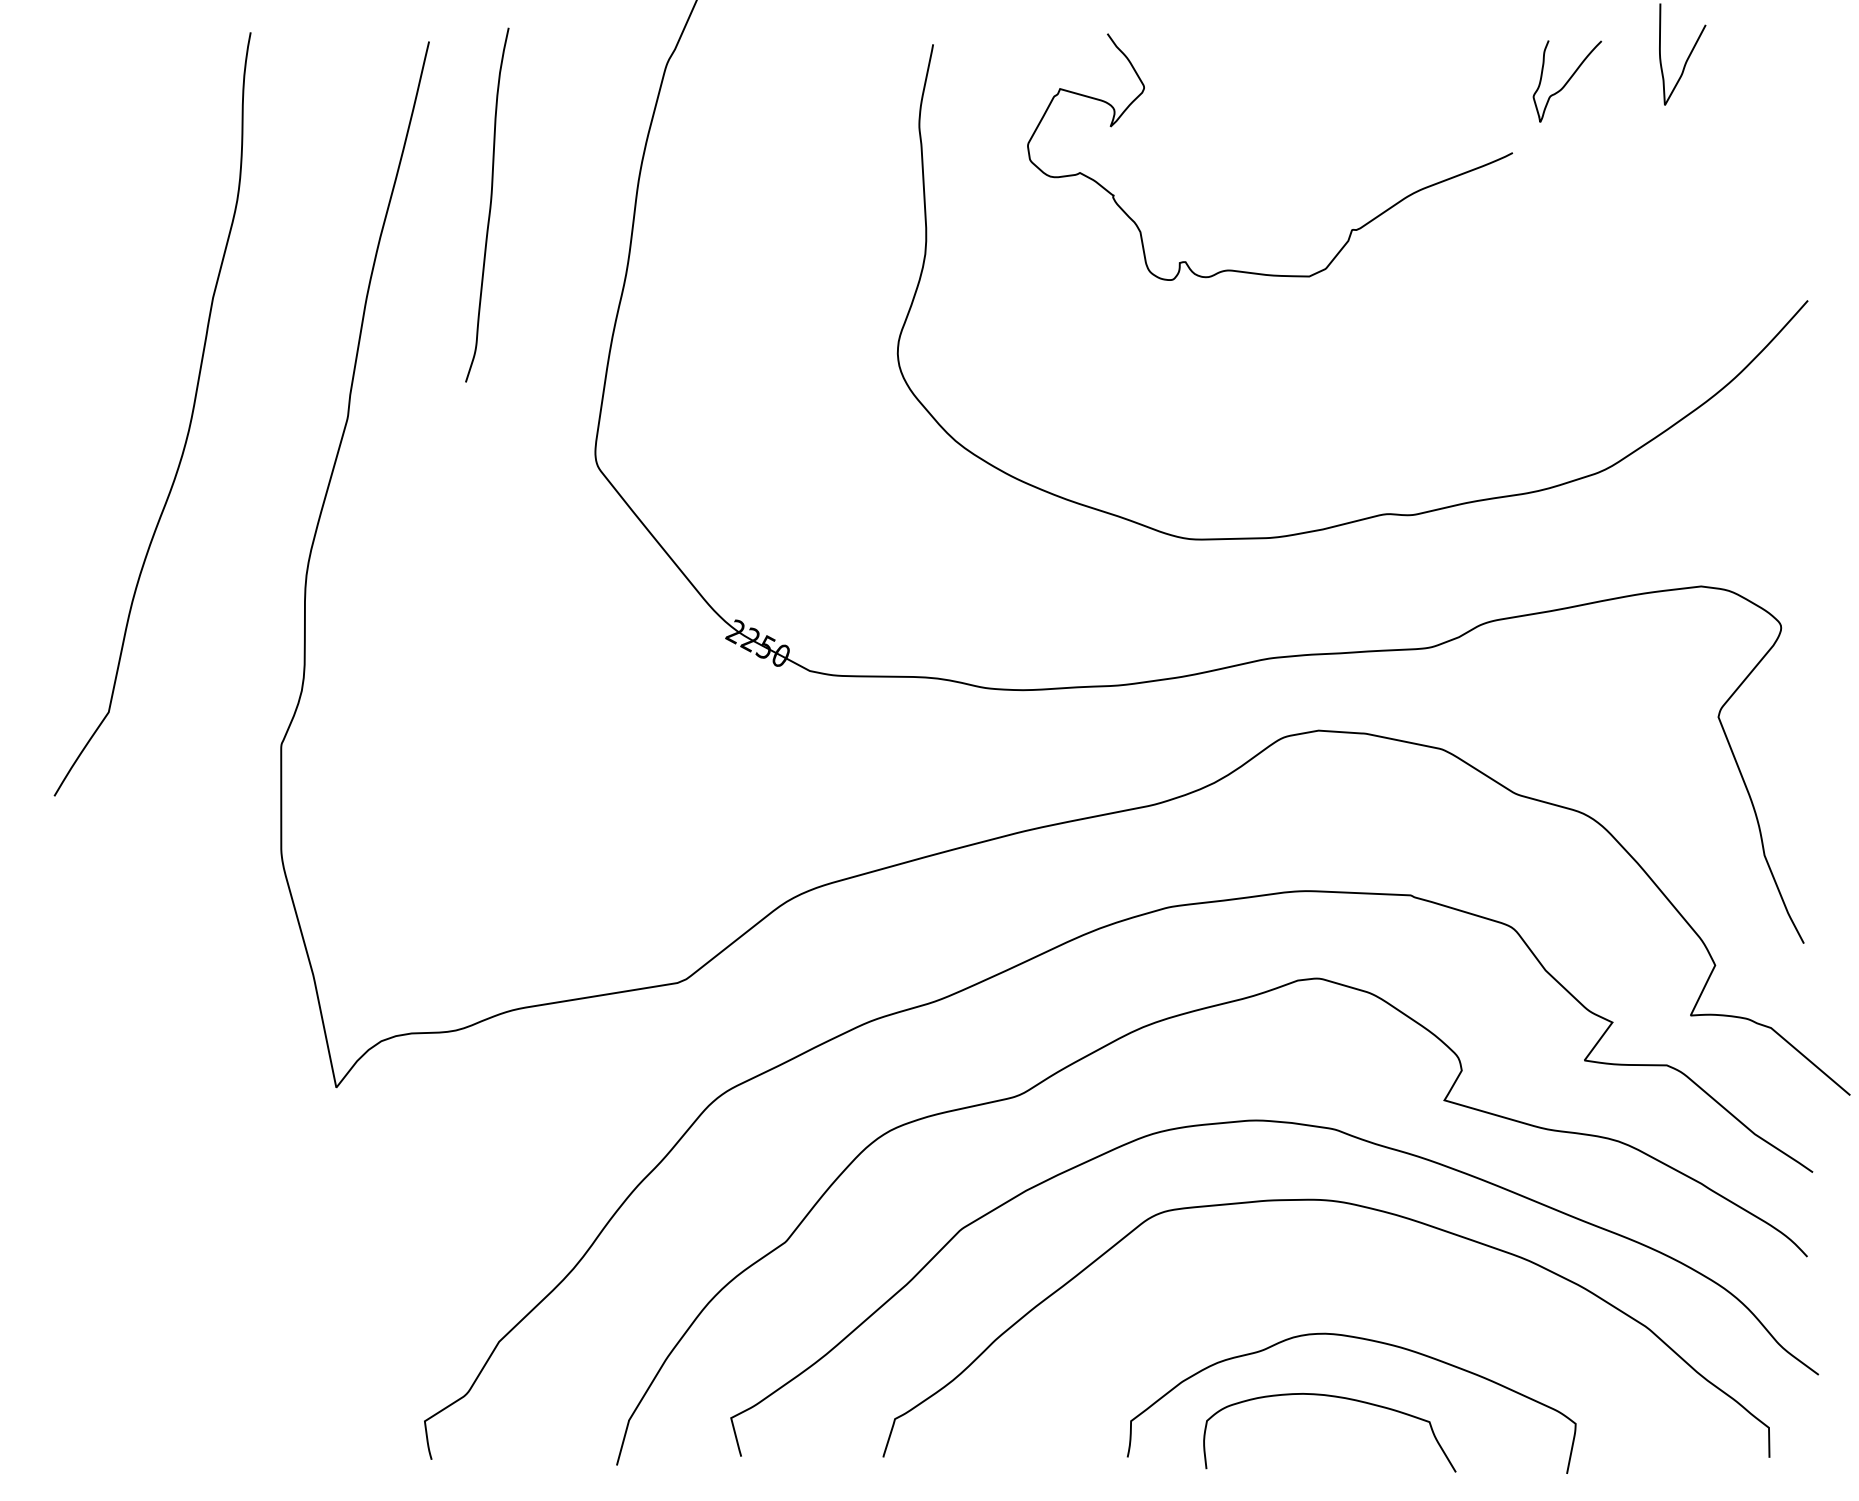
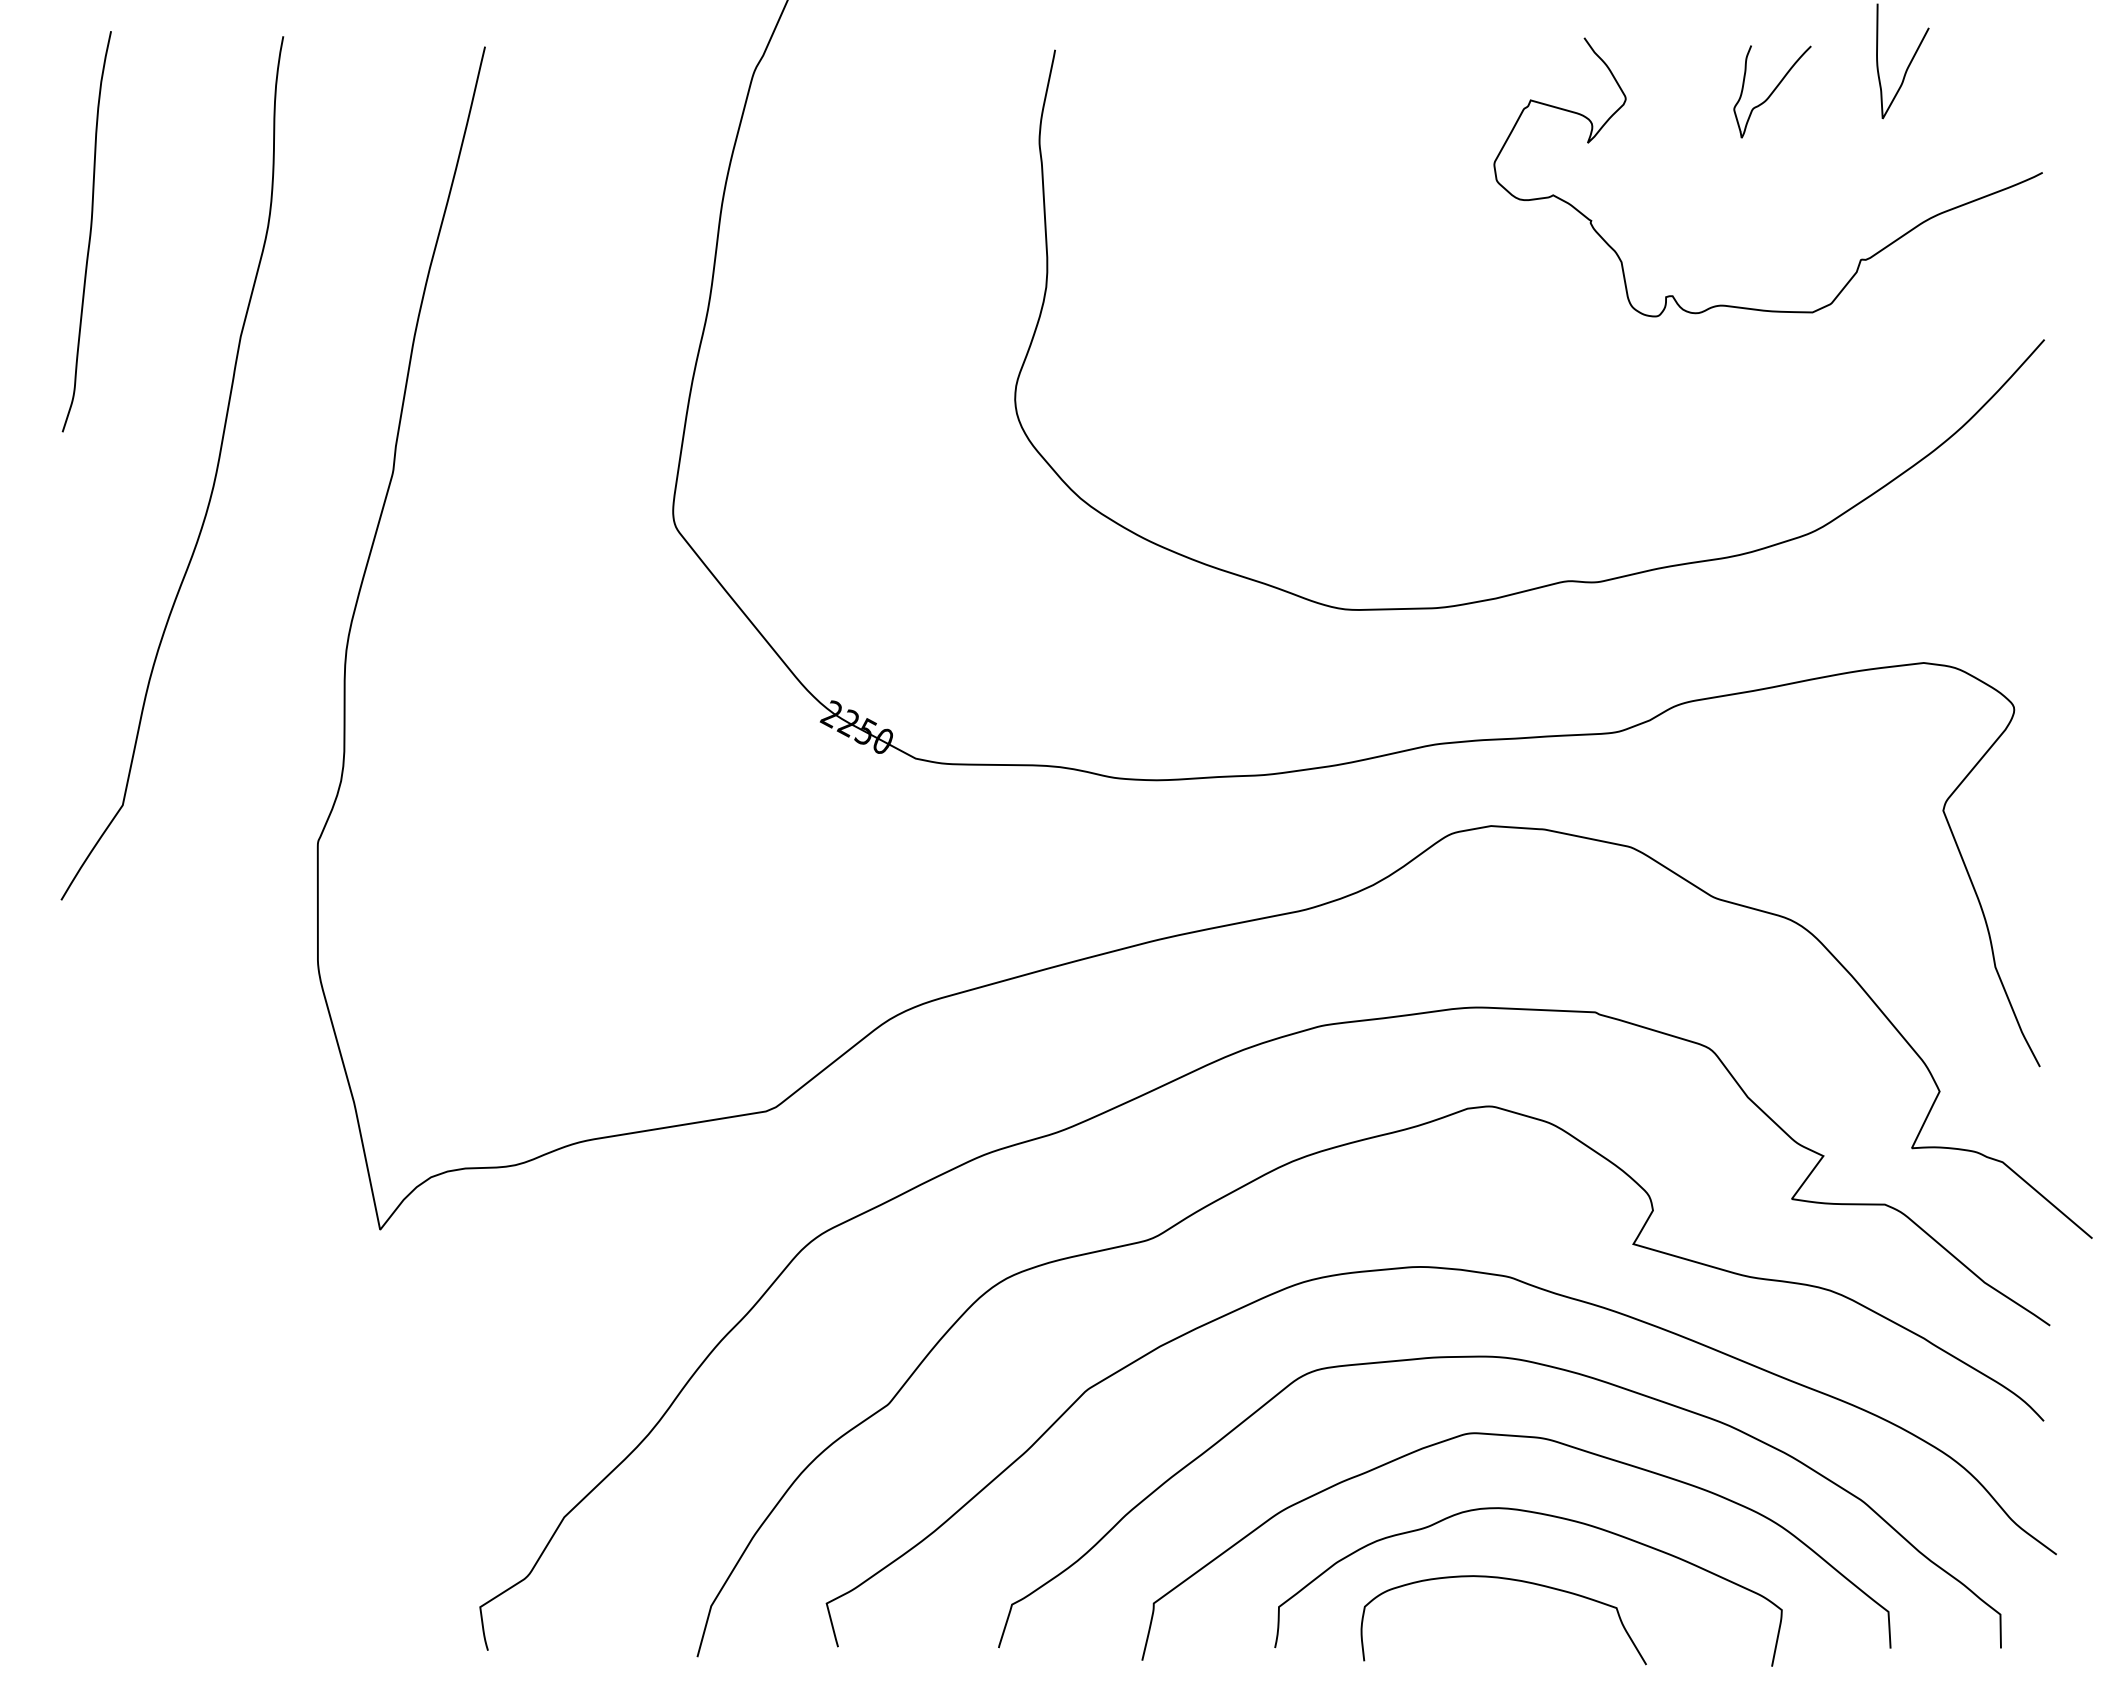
curve: (489, 204) -> (89, 231), moved
curve: (1350, 230) -> (1859, 260), moved
curve: (1342, 1271) -> (1518, 1437), added

